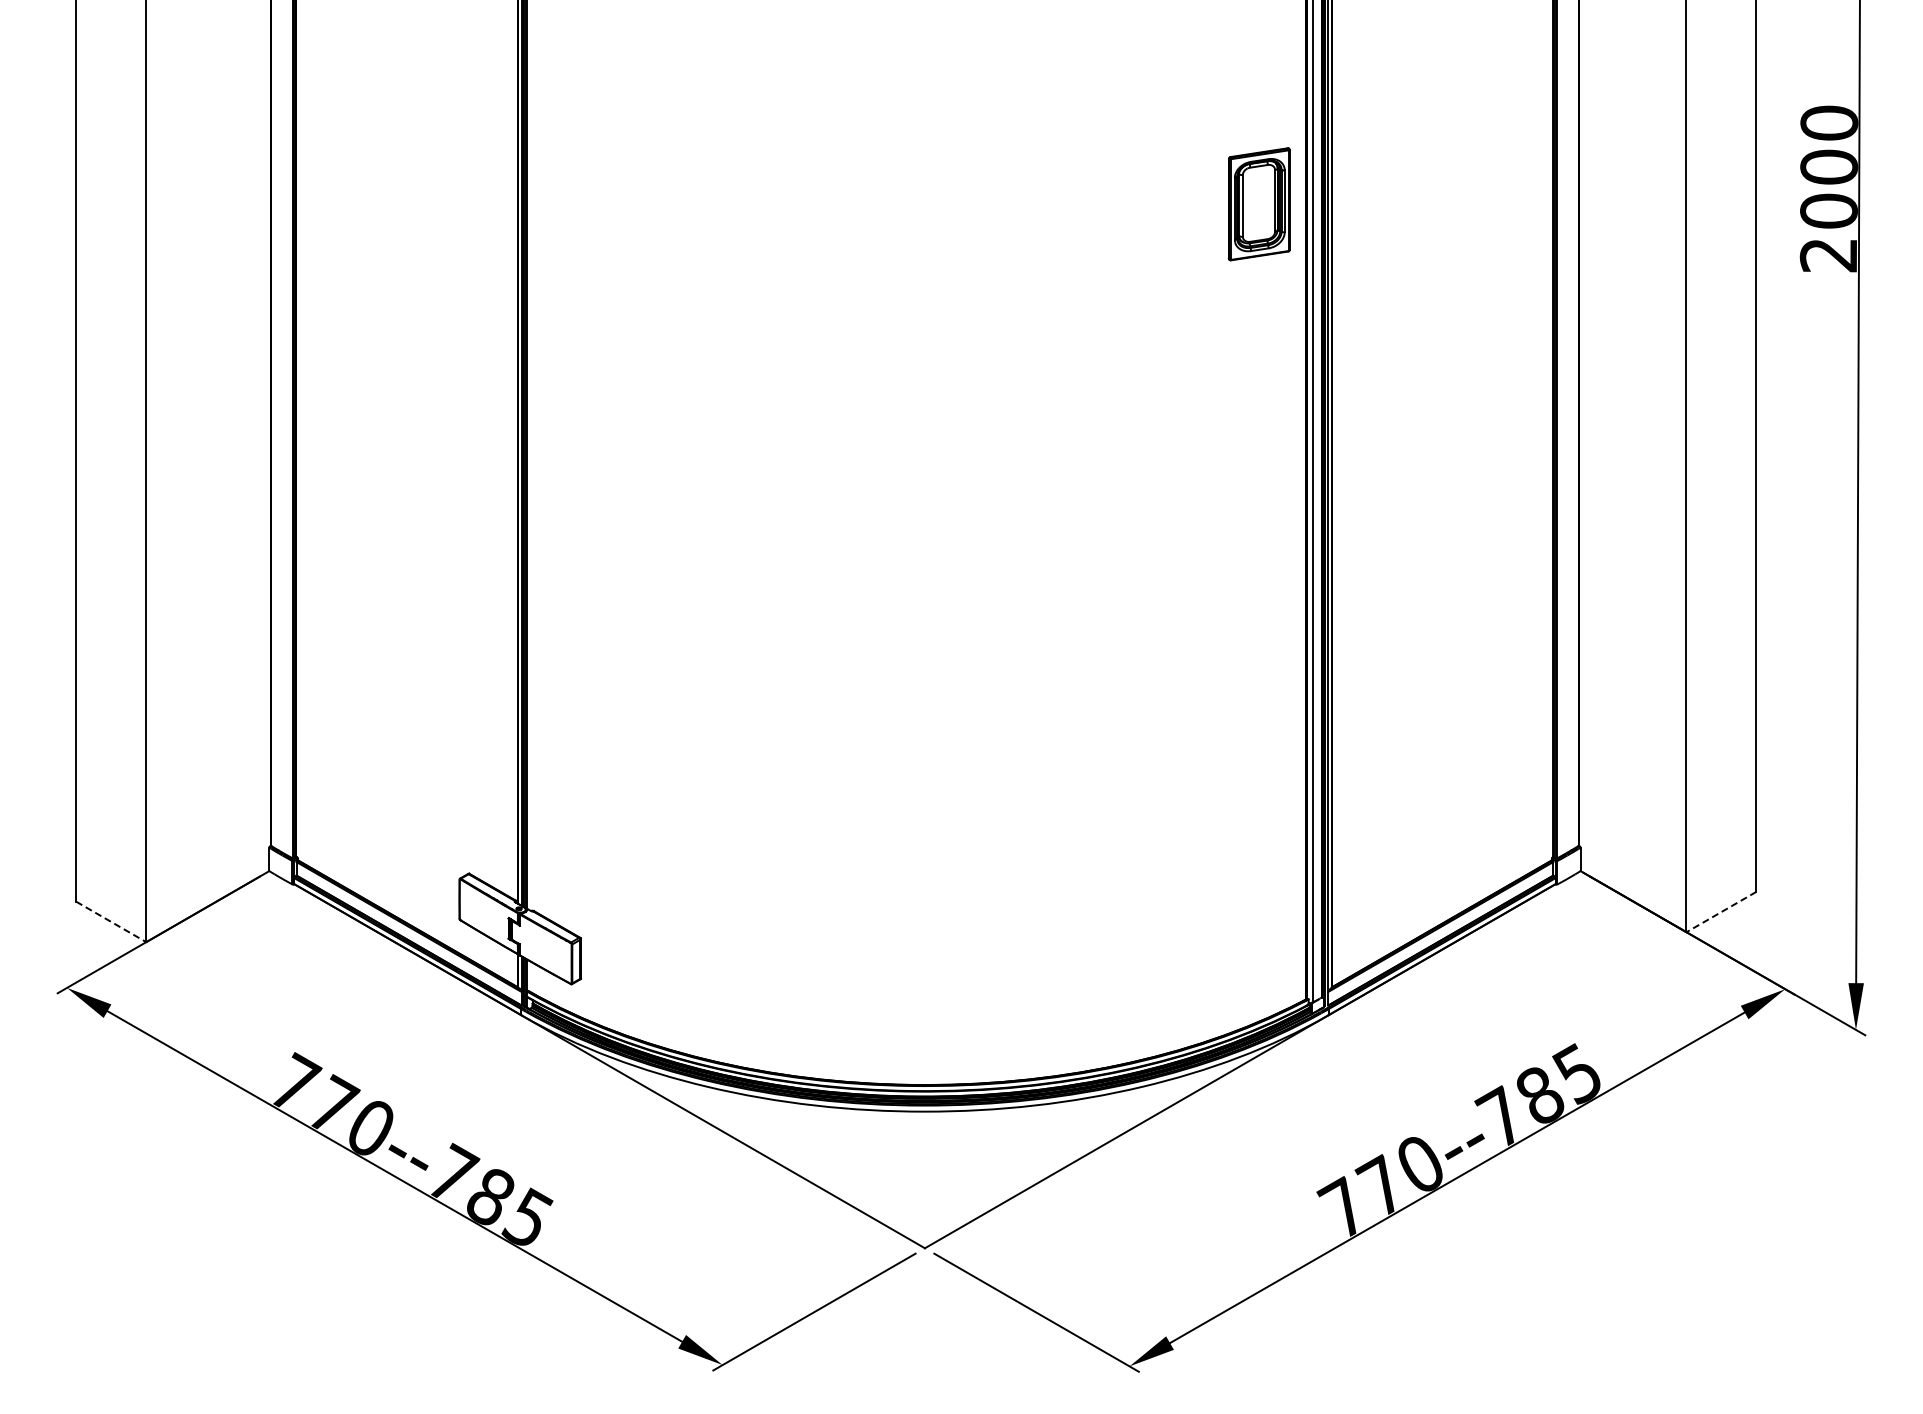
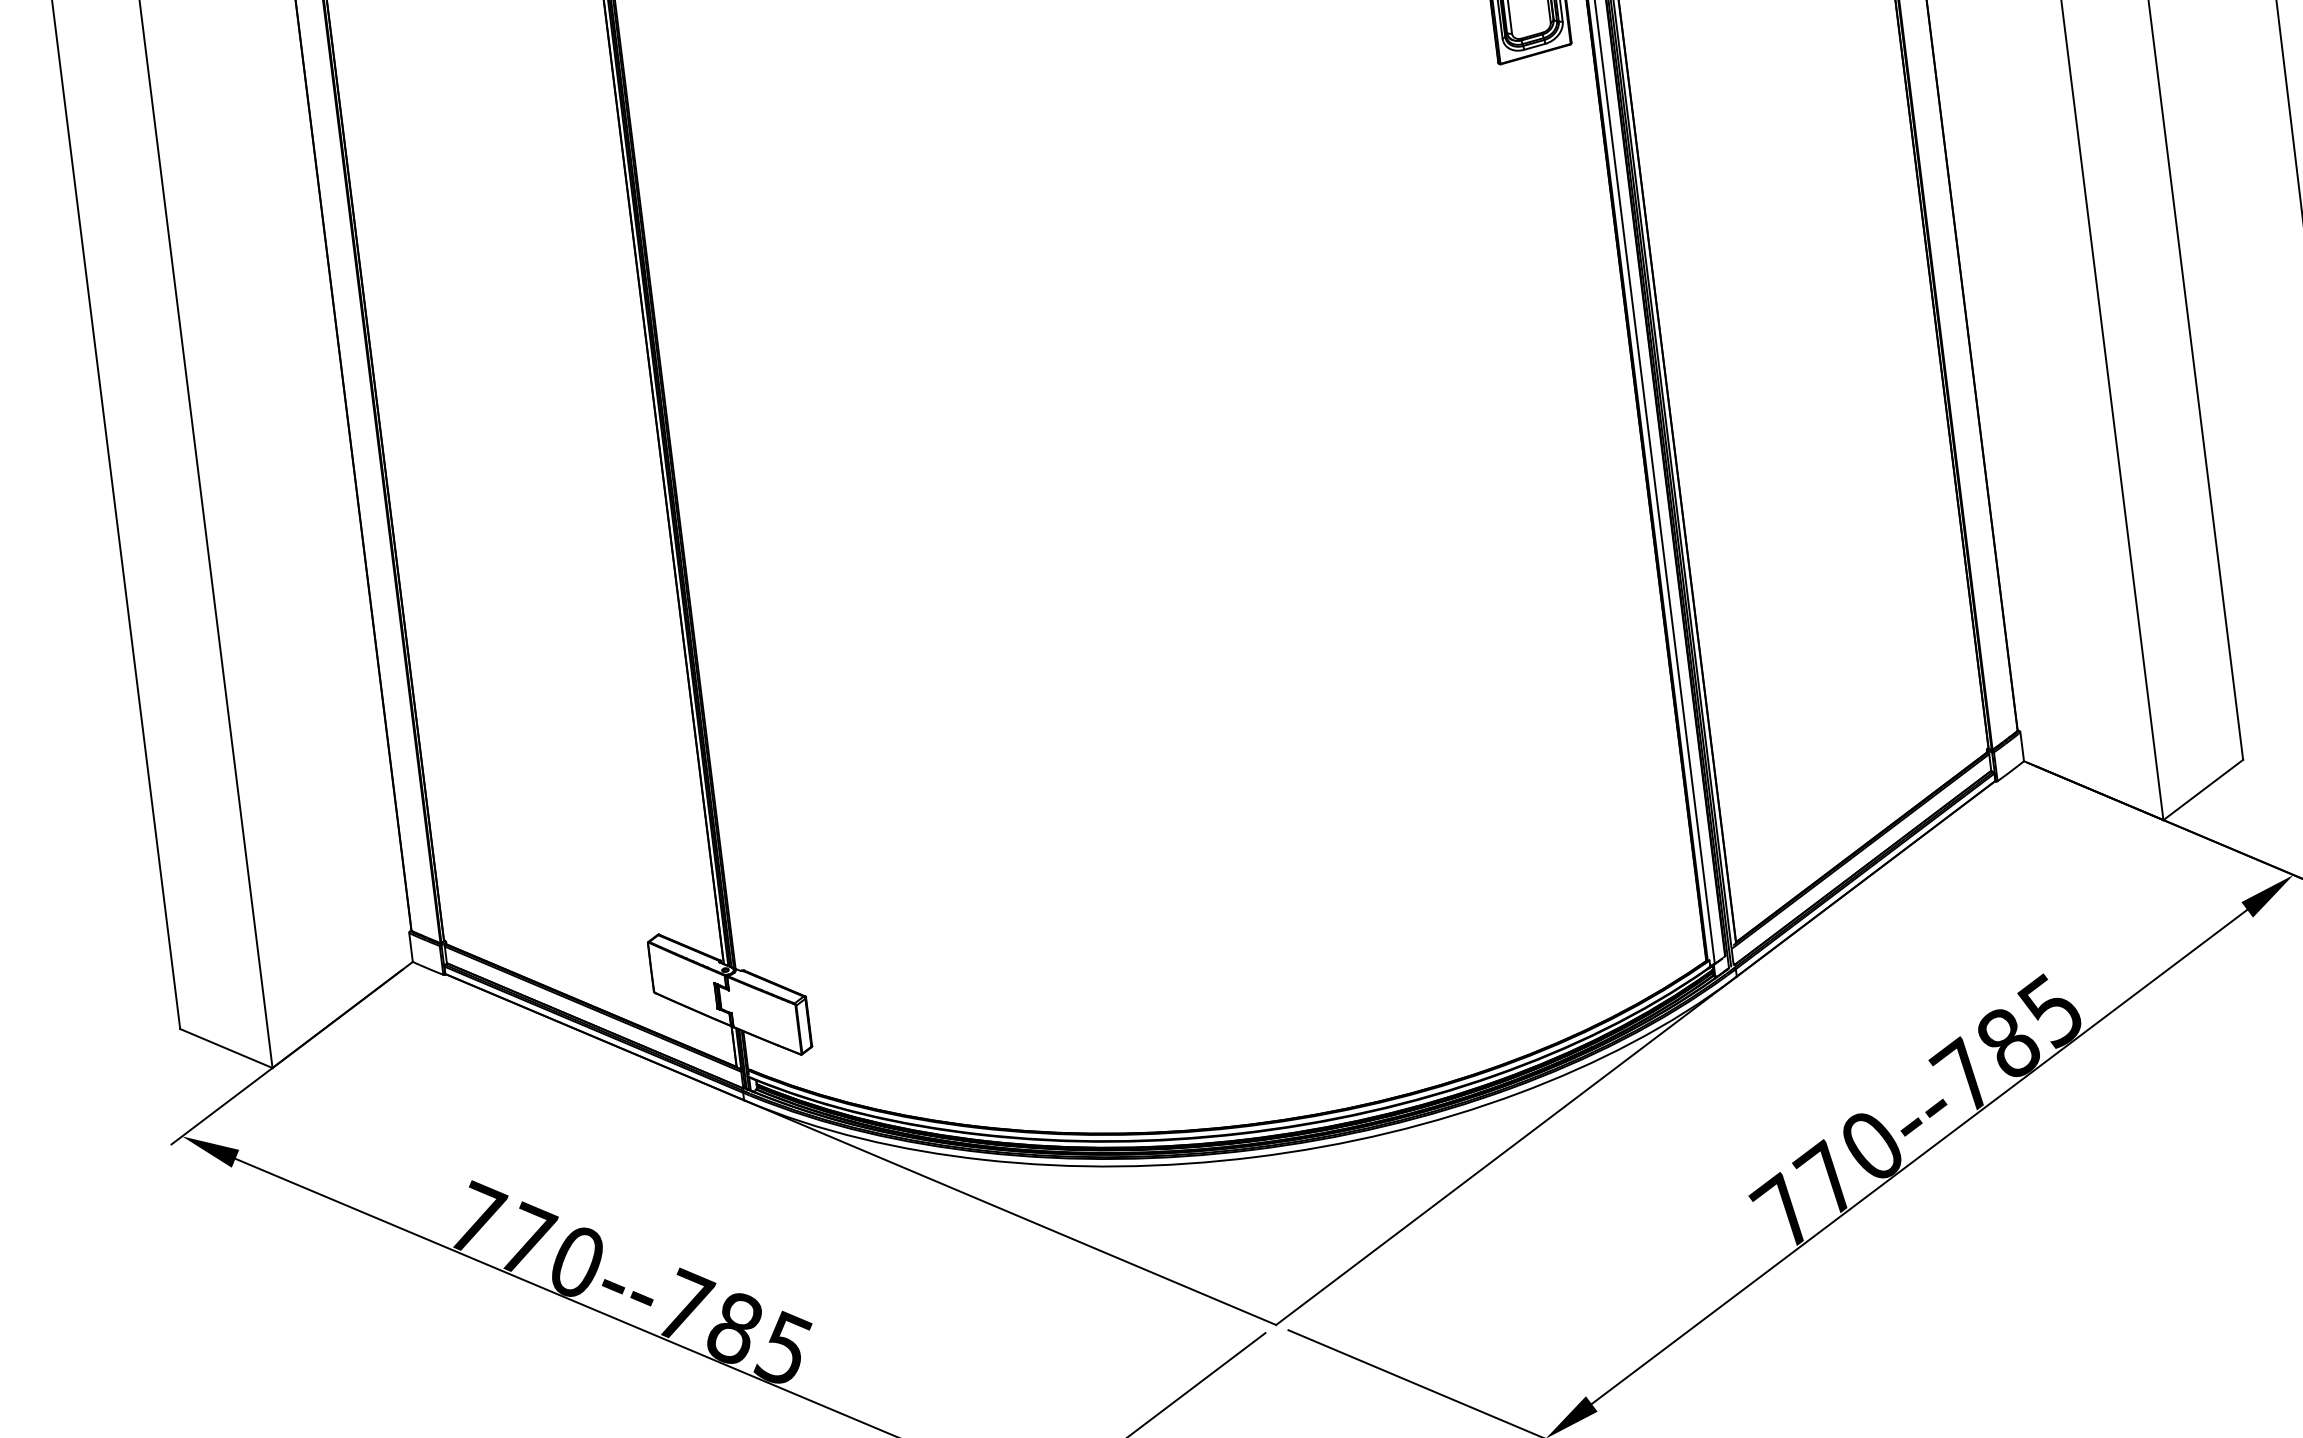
line: (1720, 912) -> (2202, 790), dashed -> solid
line: (111, 922) -> (226, 1049), dashed -> solid

